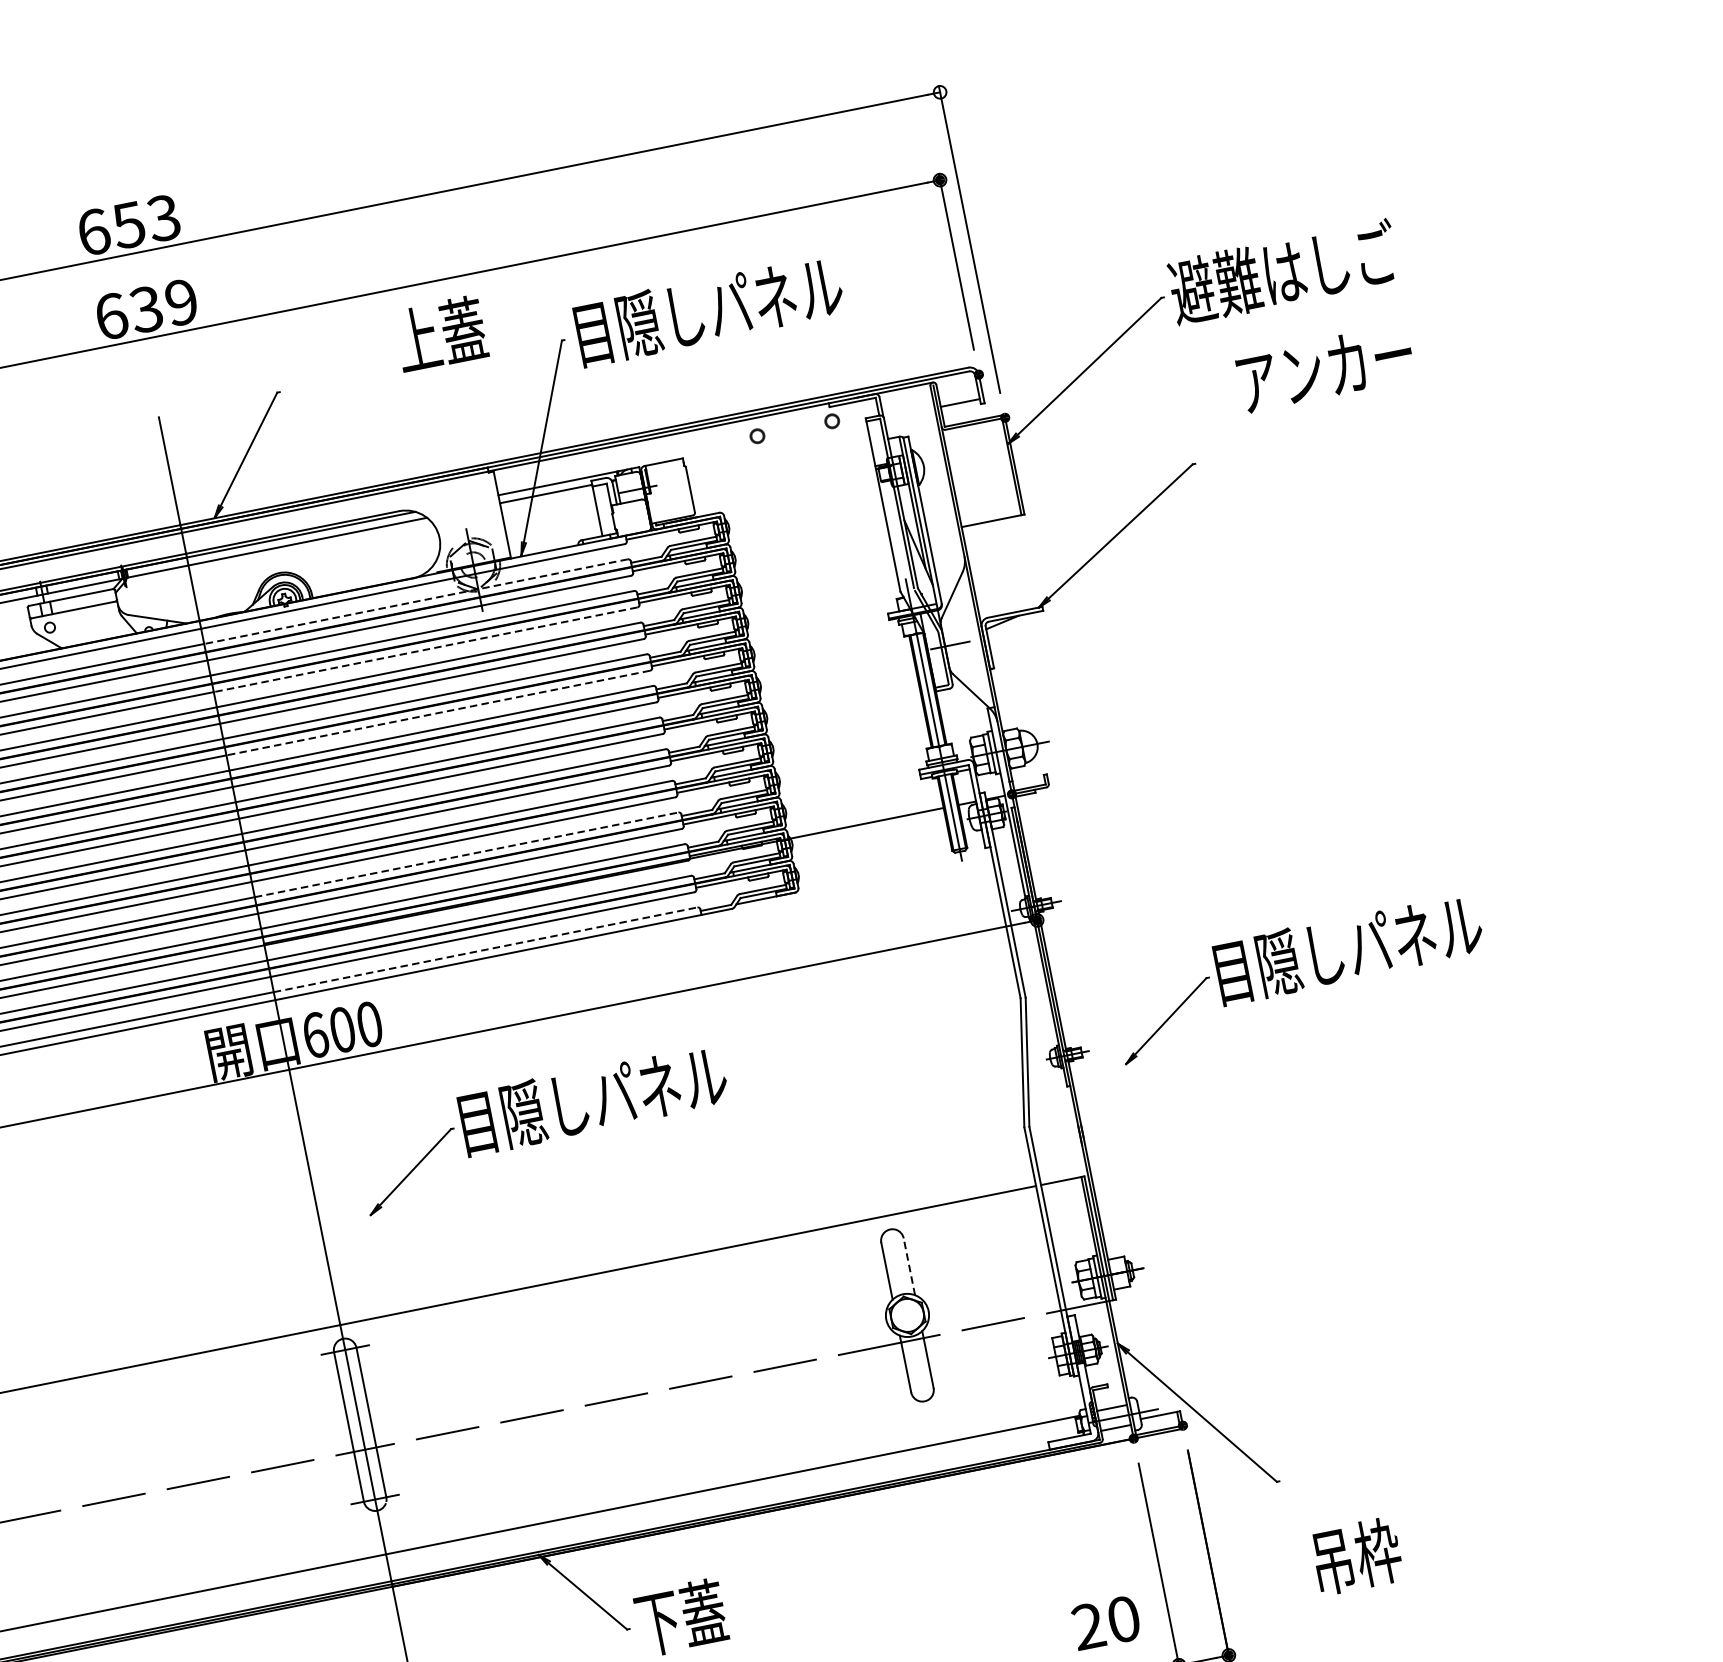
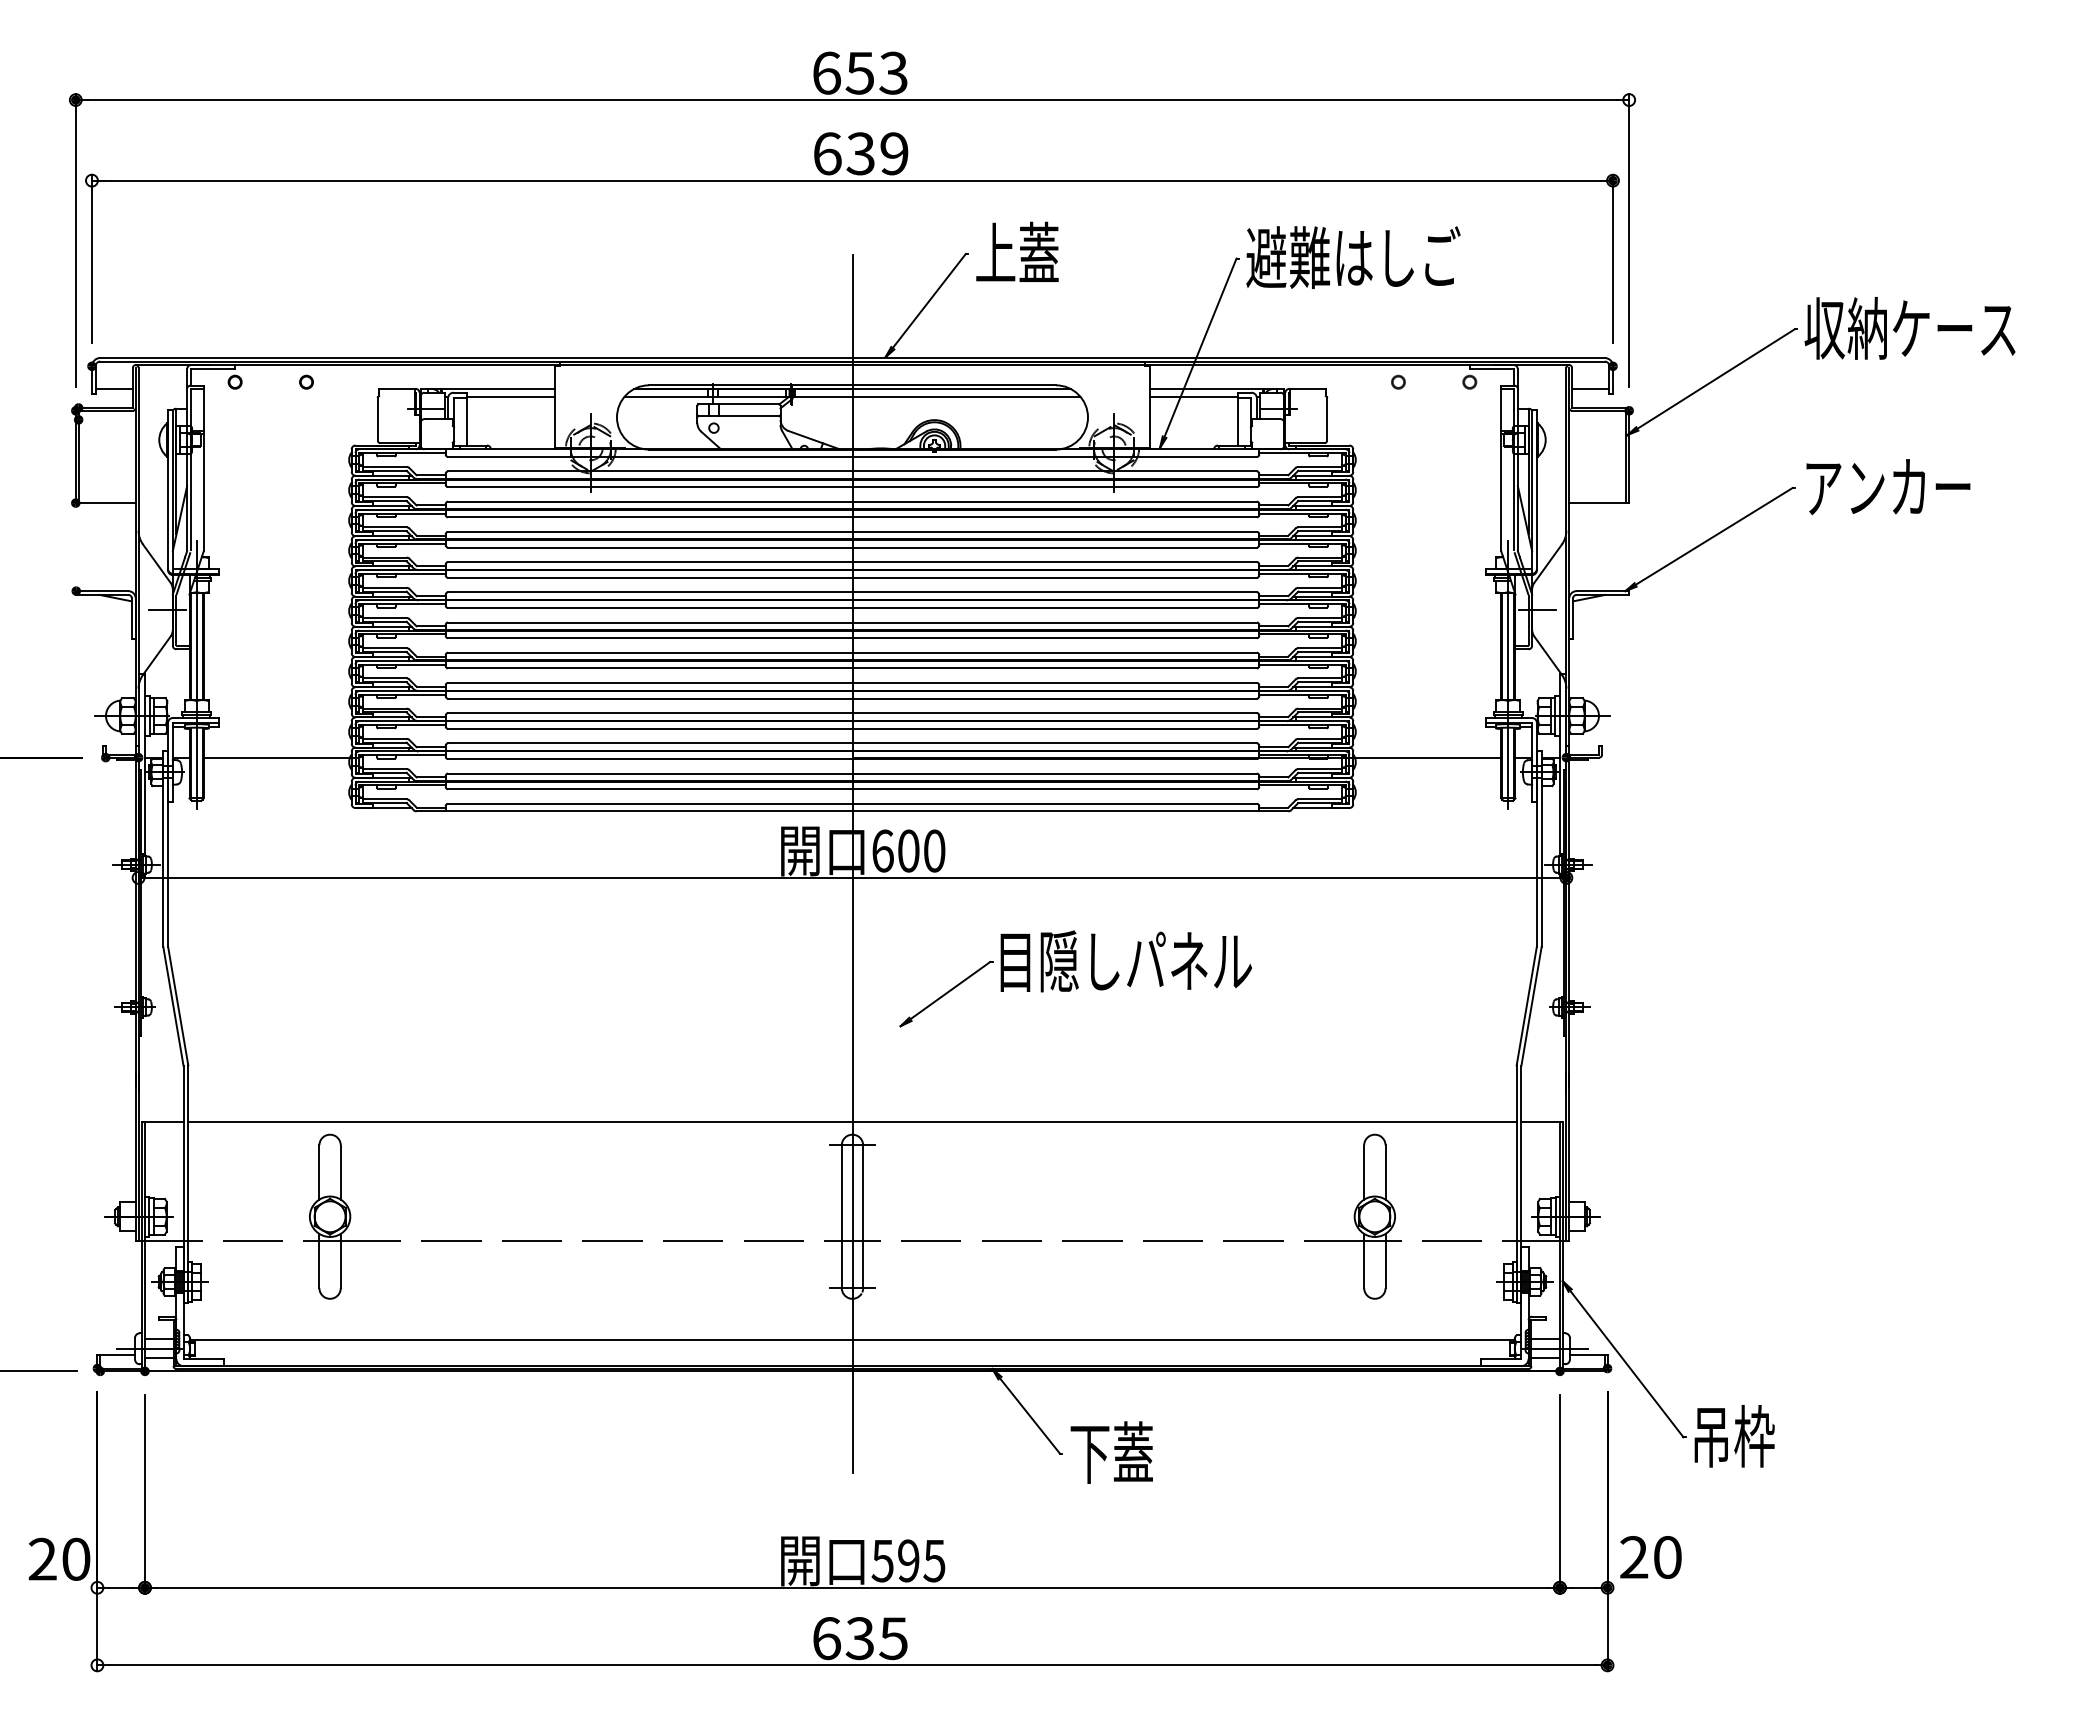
text: (1283, 272) -> (1911, 328), 避難はしご -> 収納ケース
text: (706, 310) -> (1374, 257), 目隠しパネル -> 避難はしご
text: (440, 333) -> (1017, 251), moved
text: (1325, 368) -> (1888, 487), moved
line: (415, 601) -> (1054, 471), dashed -> solid
line: (425, 649) -> (1054, 517), dashed -> solid
line: (438, 712) -> (1054, 577), dashed -> solid
line: (467, 855) -> (1055, 713), dashed -> solid
line: (486, 949) -> (1055, 803), dashed -> solid
part: (1299, 977) -> (1796, 978), removed
line: (909, 1266) -> (1385, 1172), dashed -> solid
text: (1357, 1556) -> (1734, 1436), moved
text: (1105, 1623) -> (1650, 1557), moved

